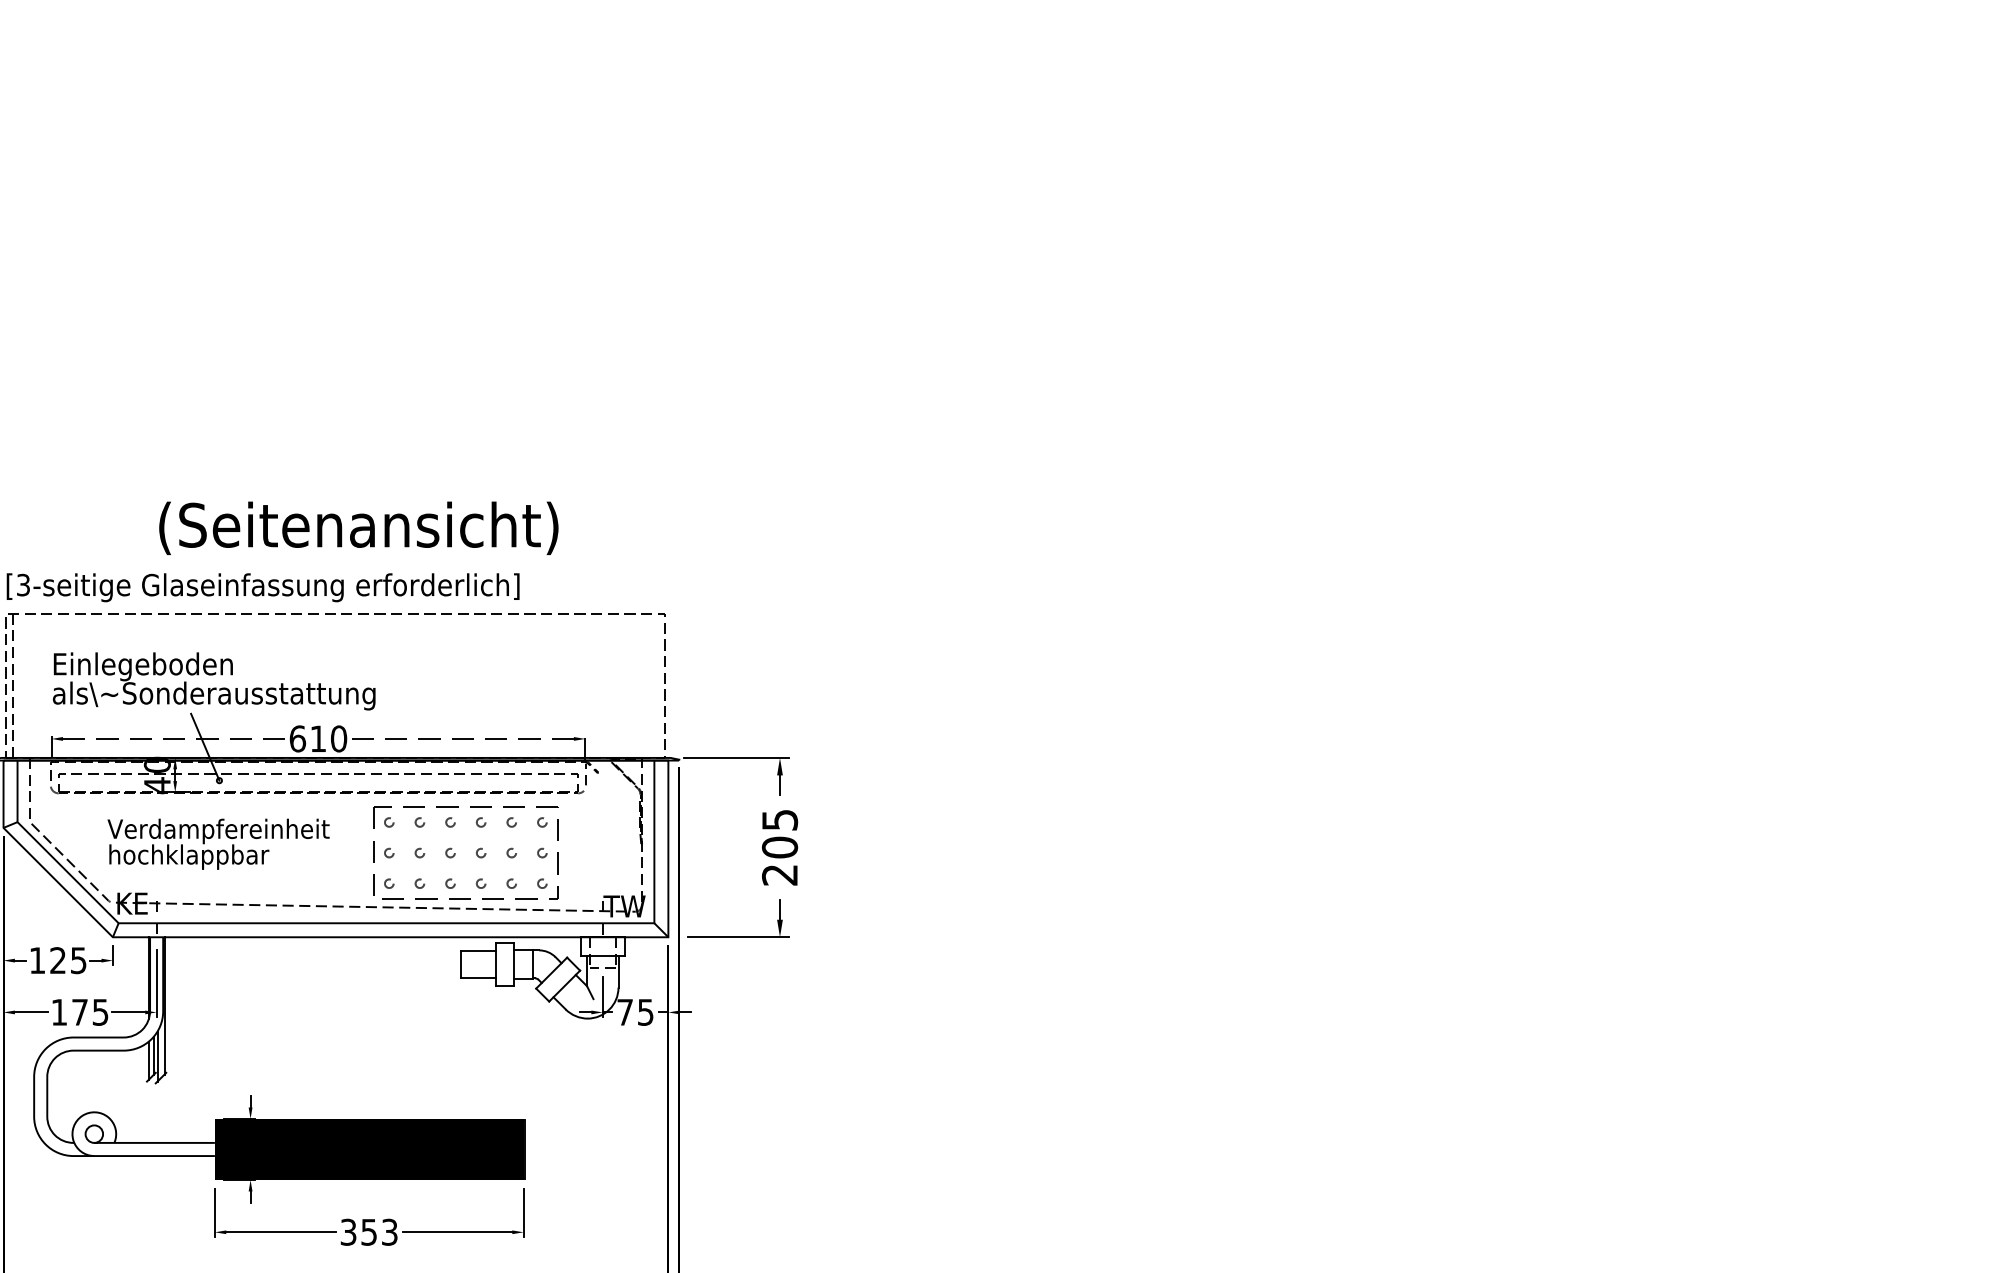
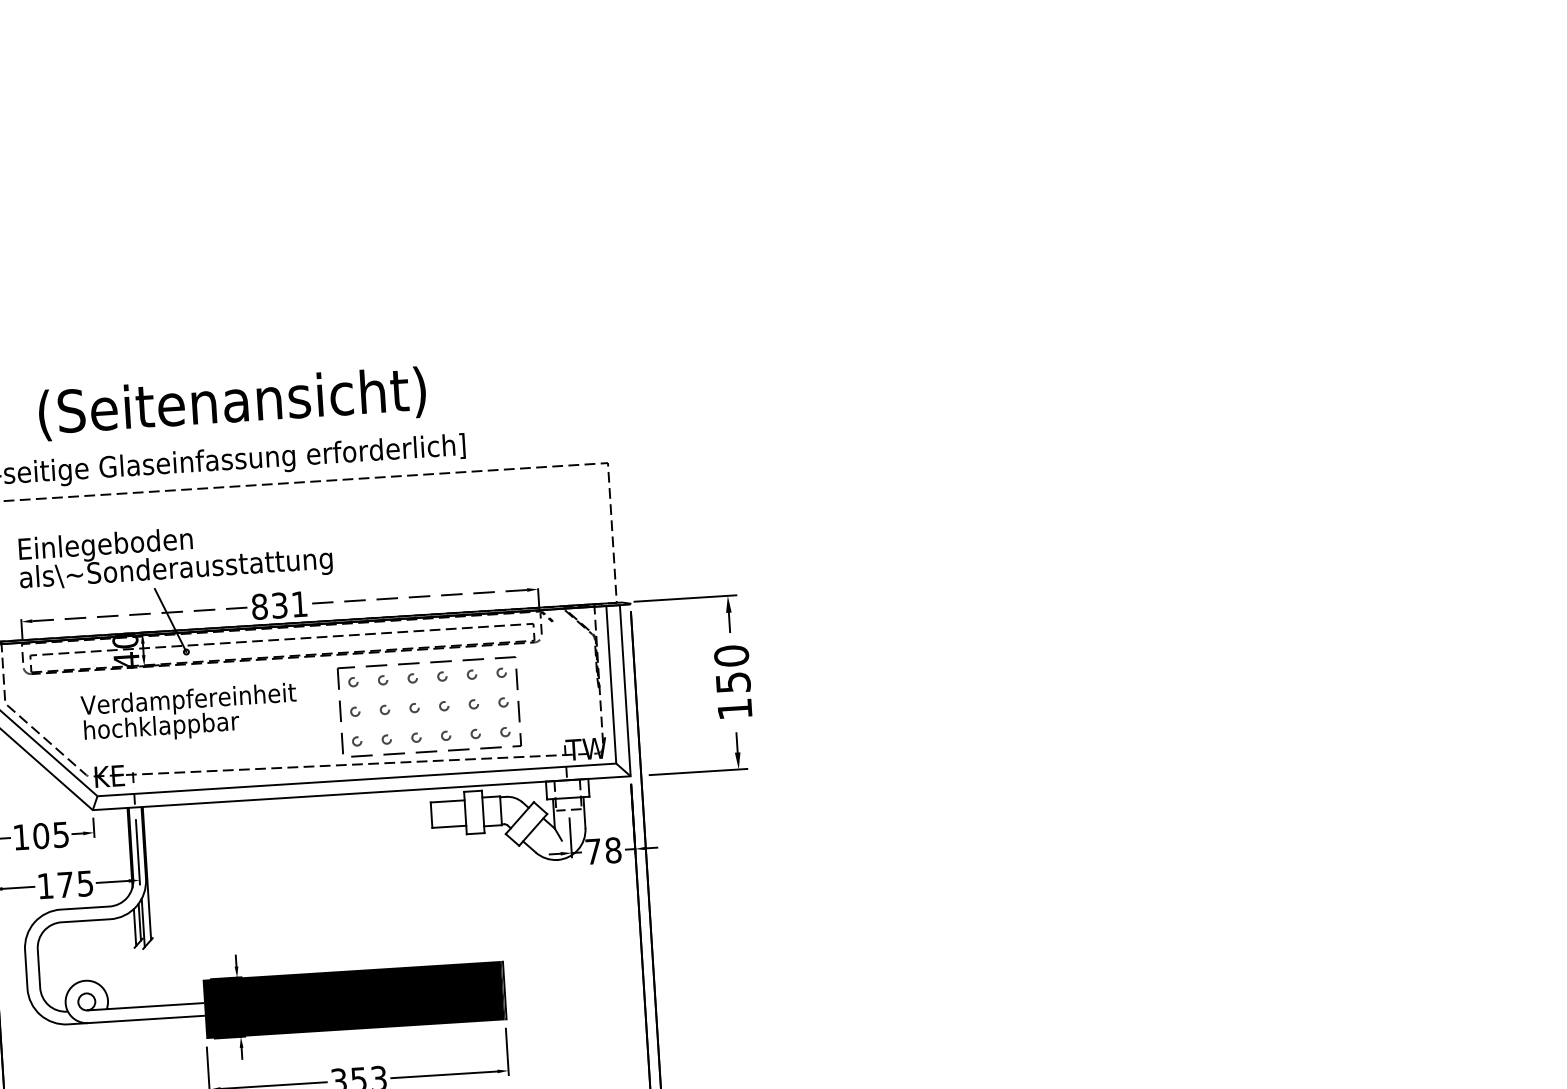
text: (358, 527) -> (232, 403), moved
text: (318, 738) -> (279, 605), 610 -> 831
text: (779, 847) -> (732, 682), 205 -> 150
text: (58, 960) -> (41, 835), 125 -> 105
text: (645, 1011) -> (613, 849), 75 -> 78

